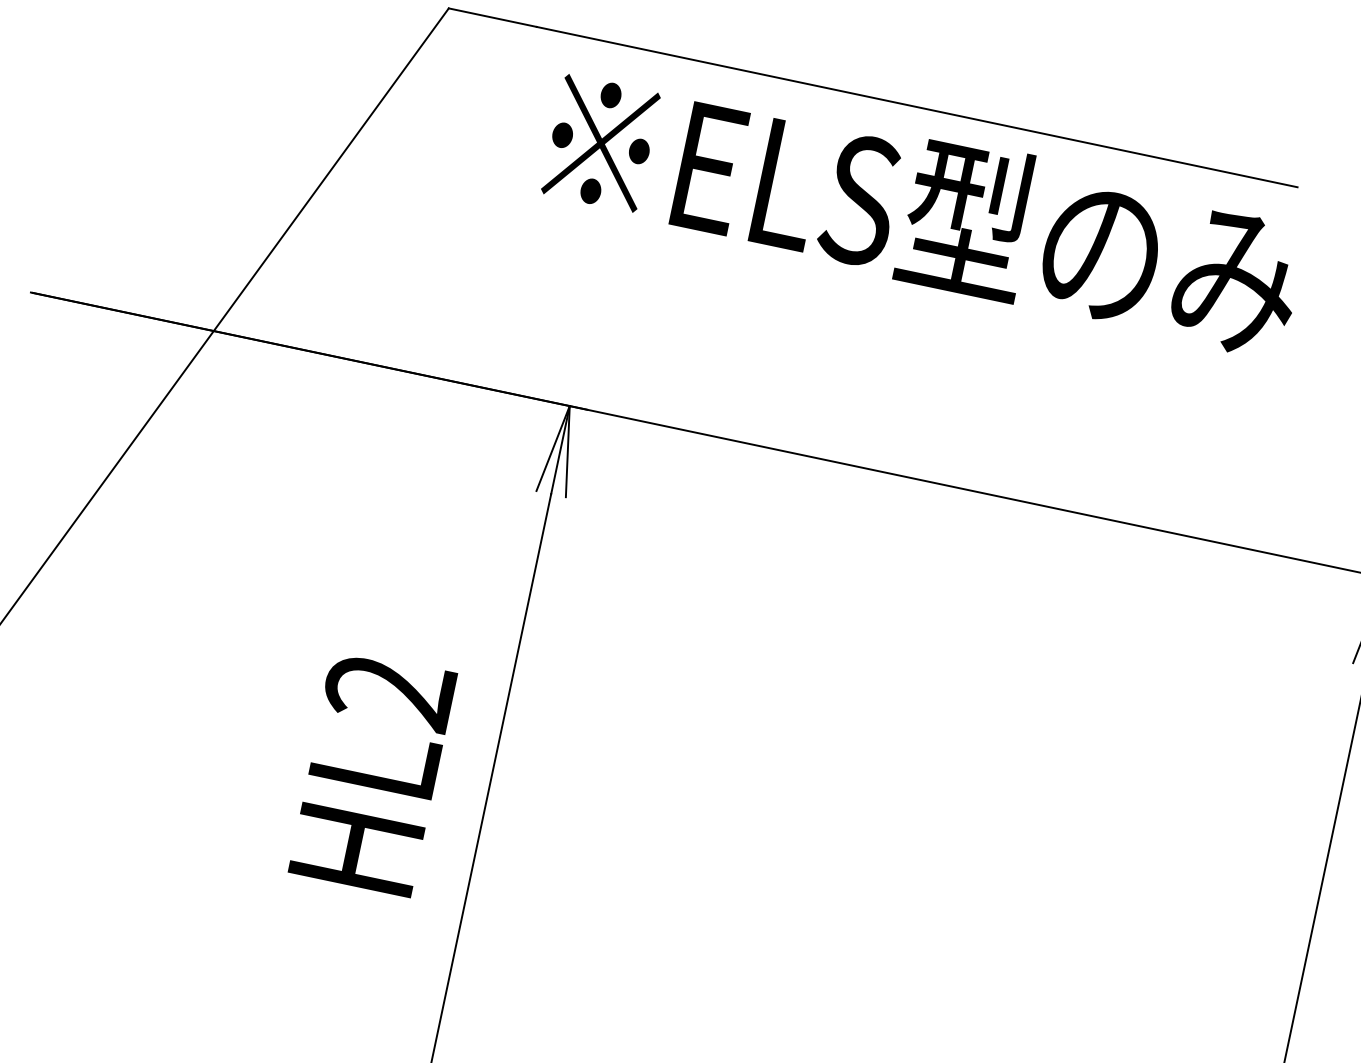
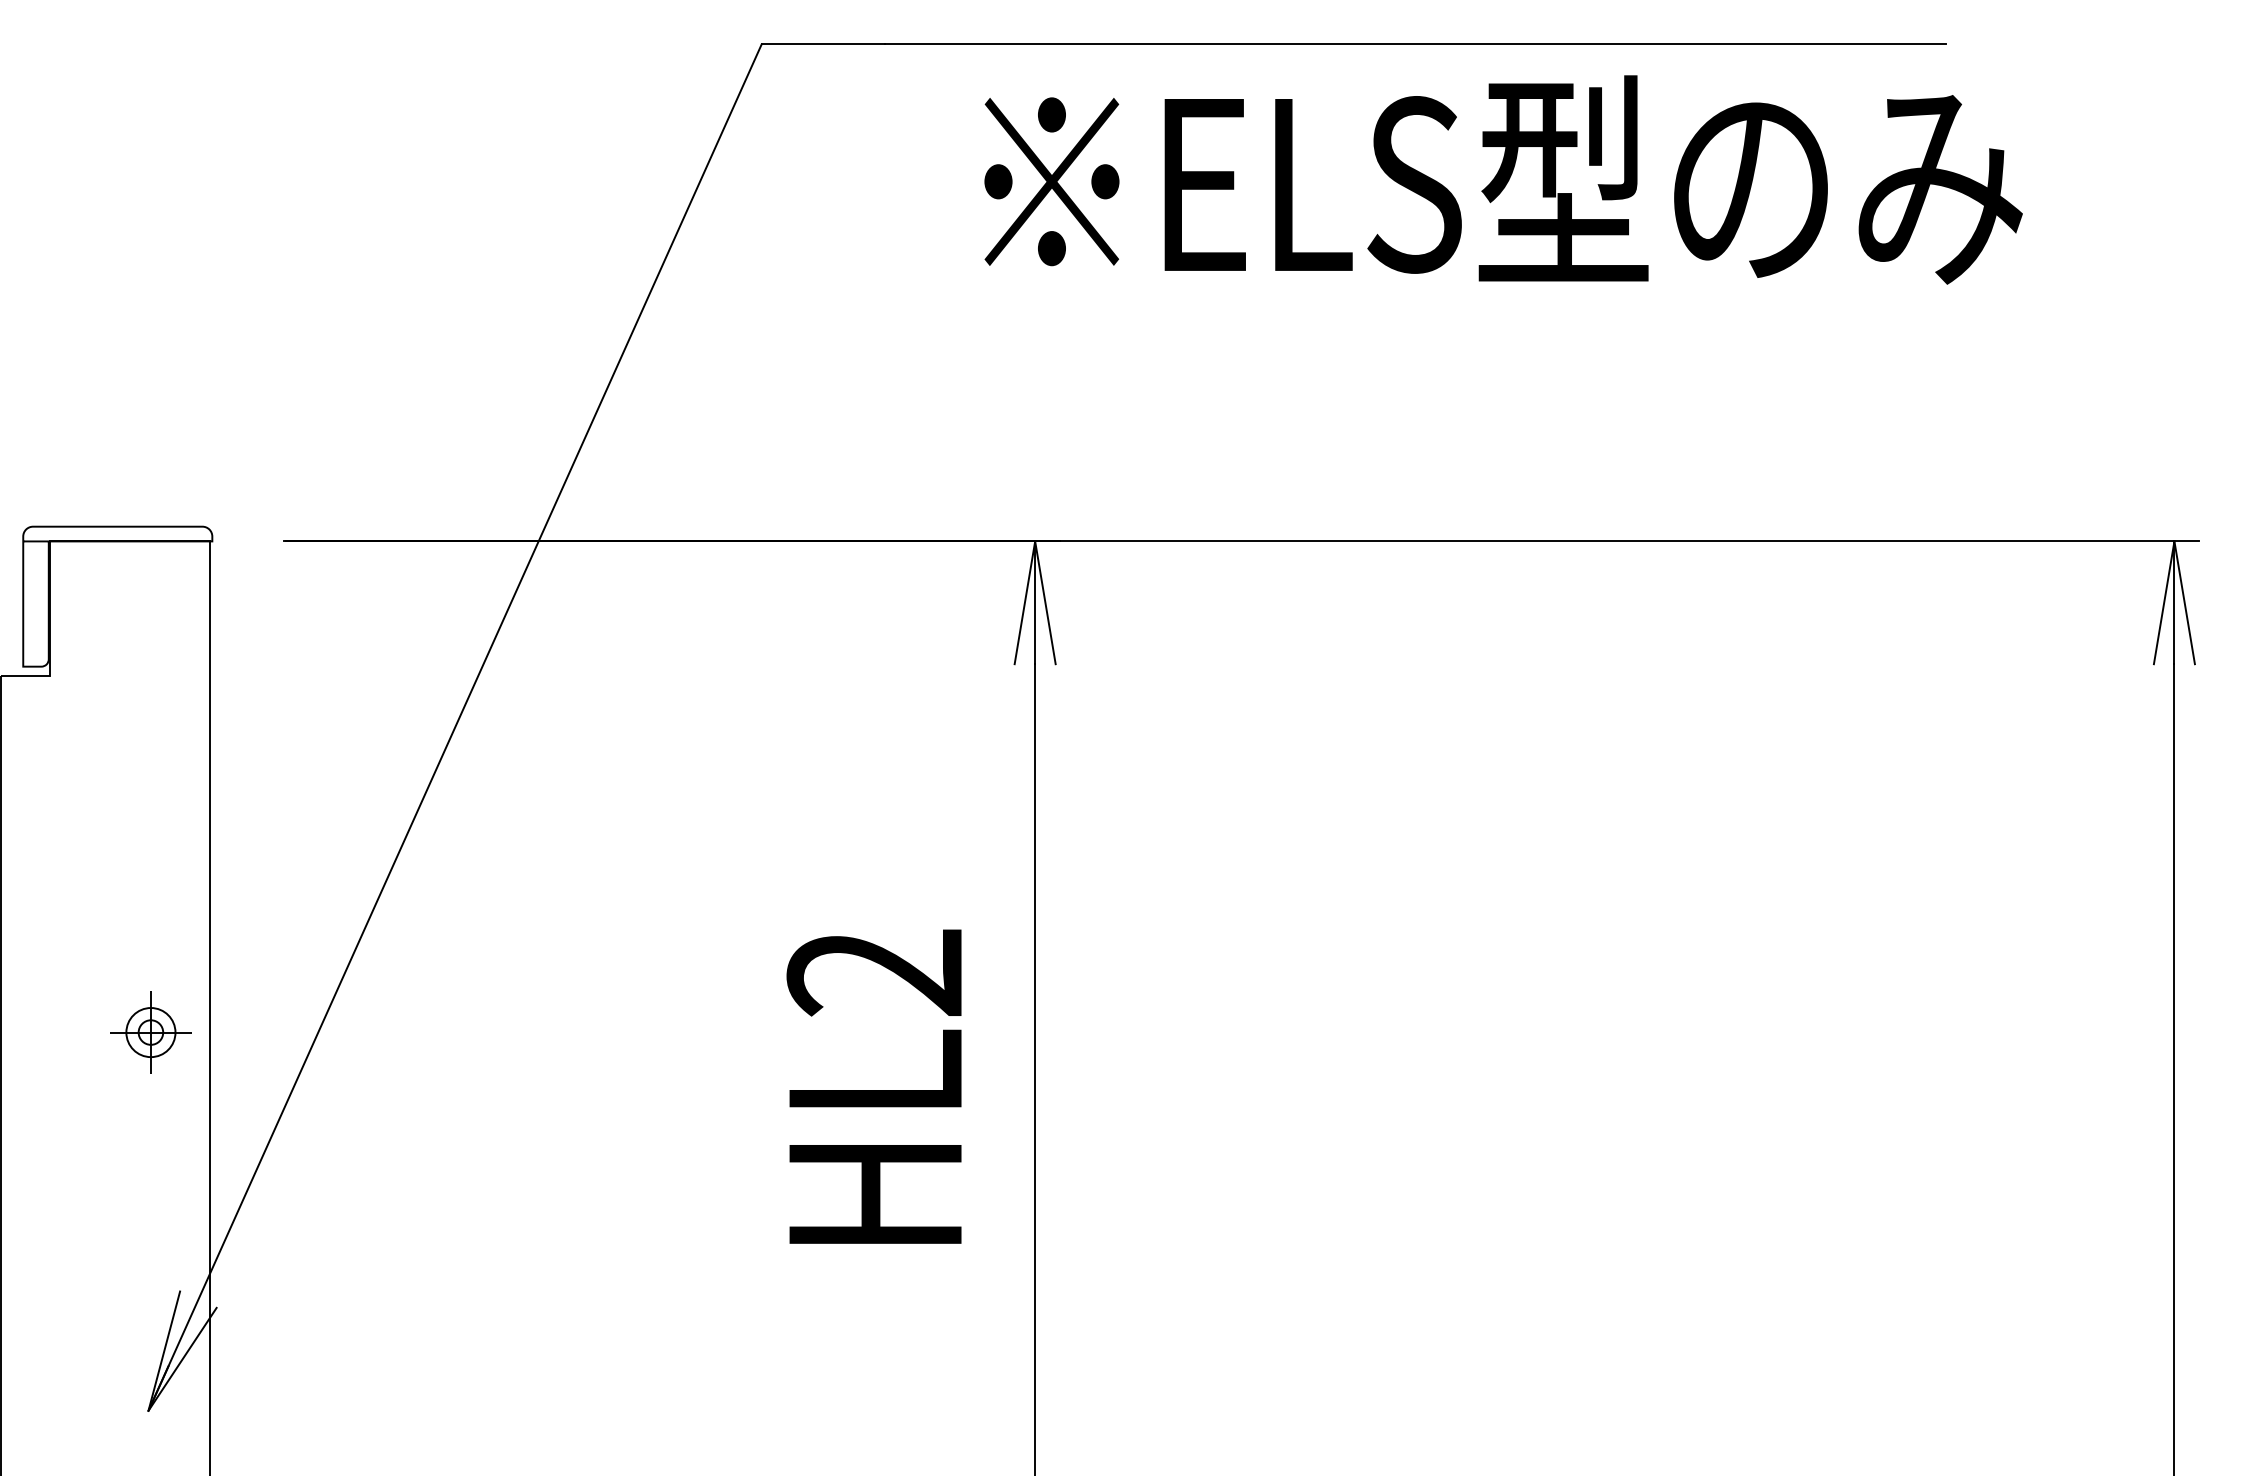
text: (925, 209) -> (1503, 179), moved

